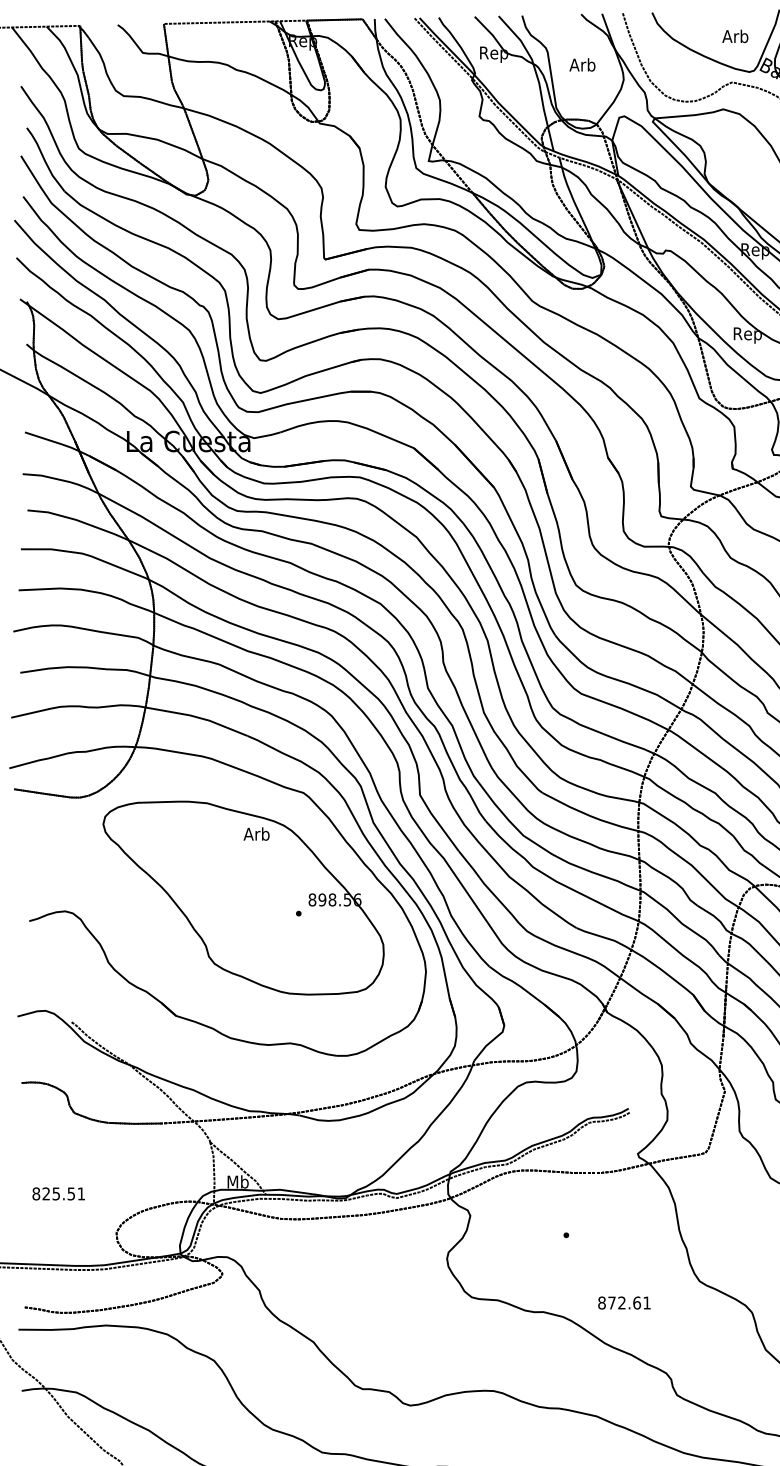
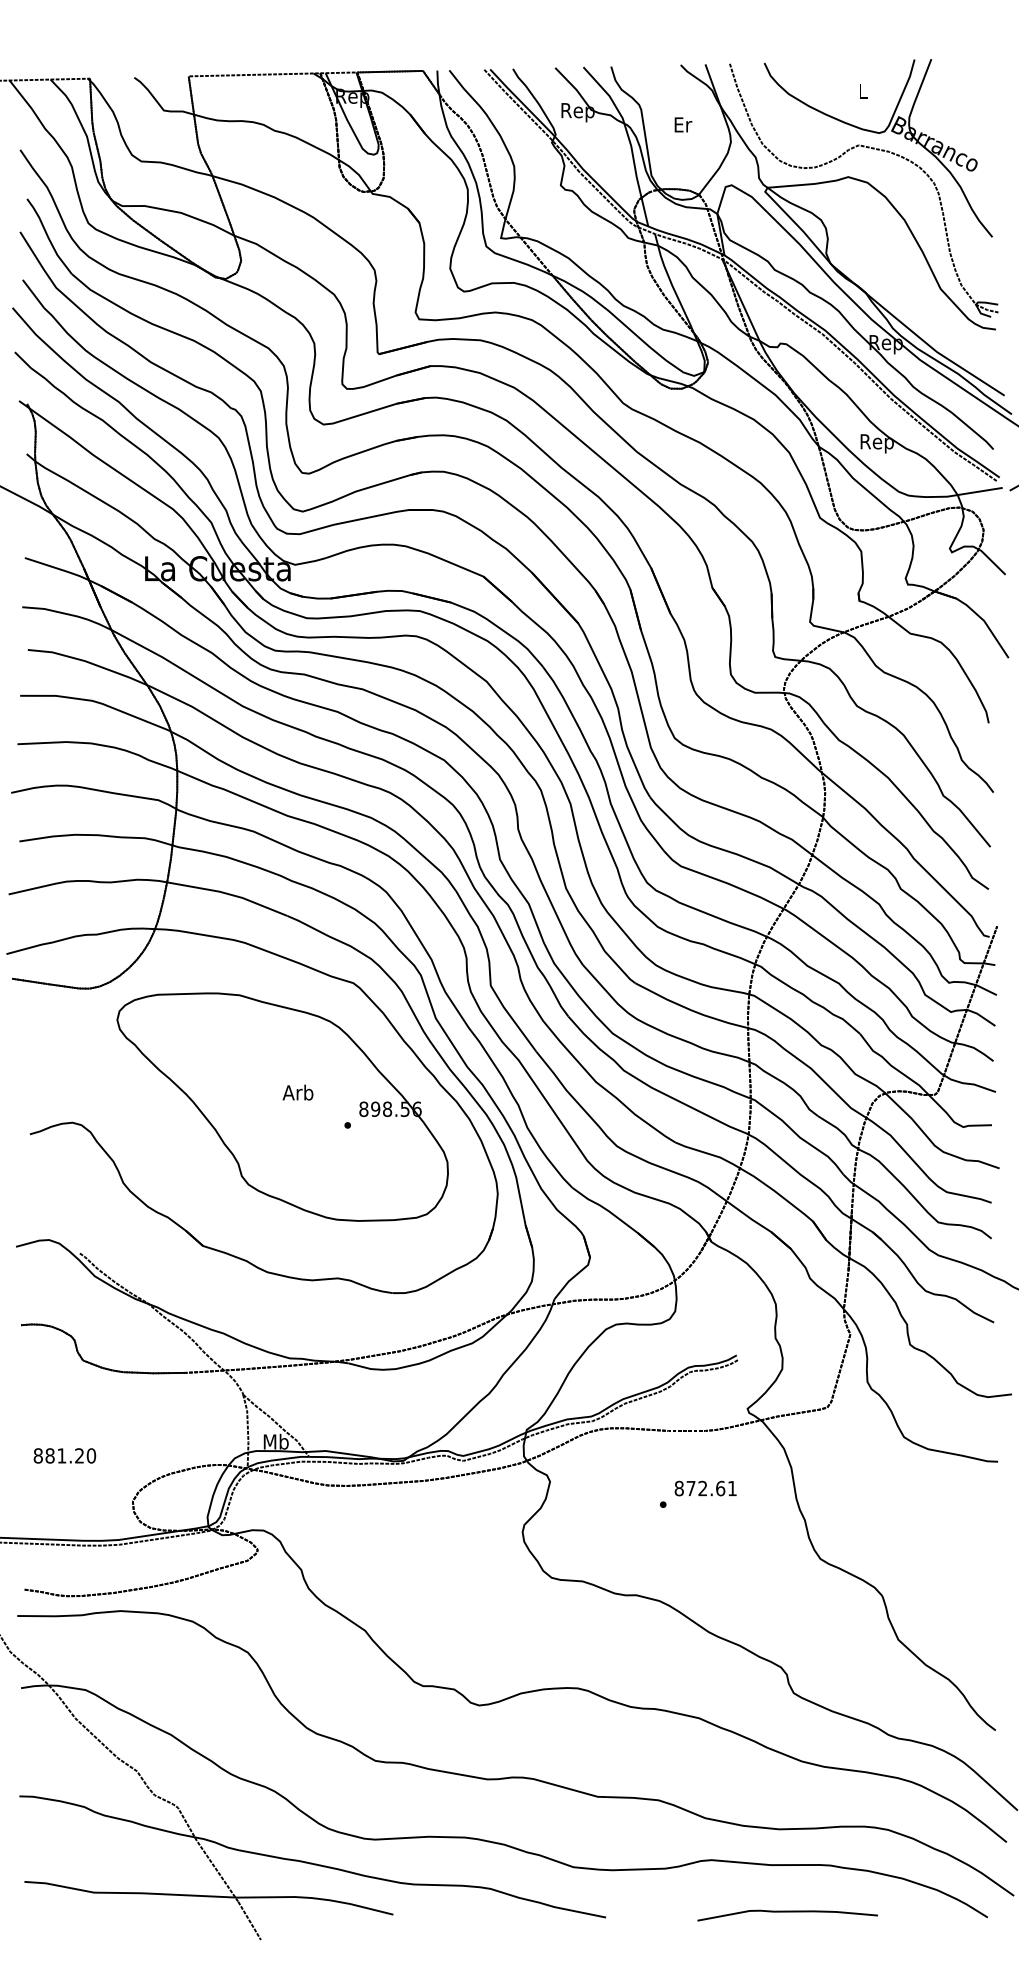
text: (735, 35) -> (862, 90), Arb -> L
text: (581, 64) -> (681, 124), Arb -> Er
text: (256, 833) -> (297, 1092), moved
text: (63, 1193) -> (70, 1455), 825.51 -> 881.20
text: (624, 1302) -> (705, 1488), moved

